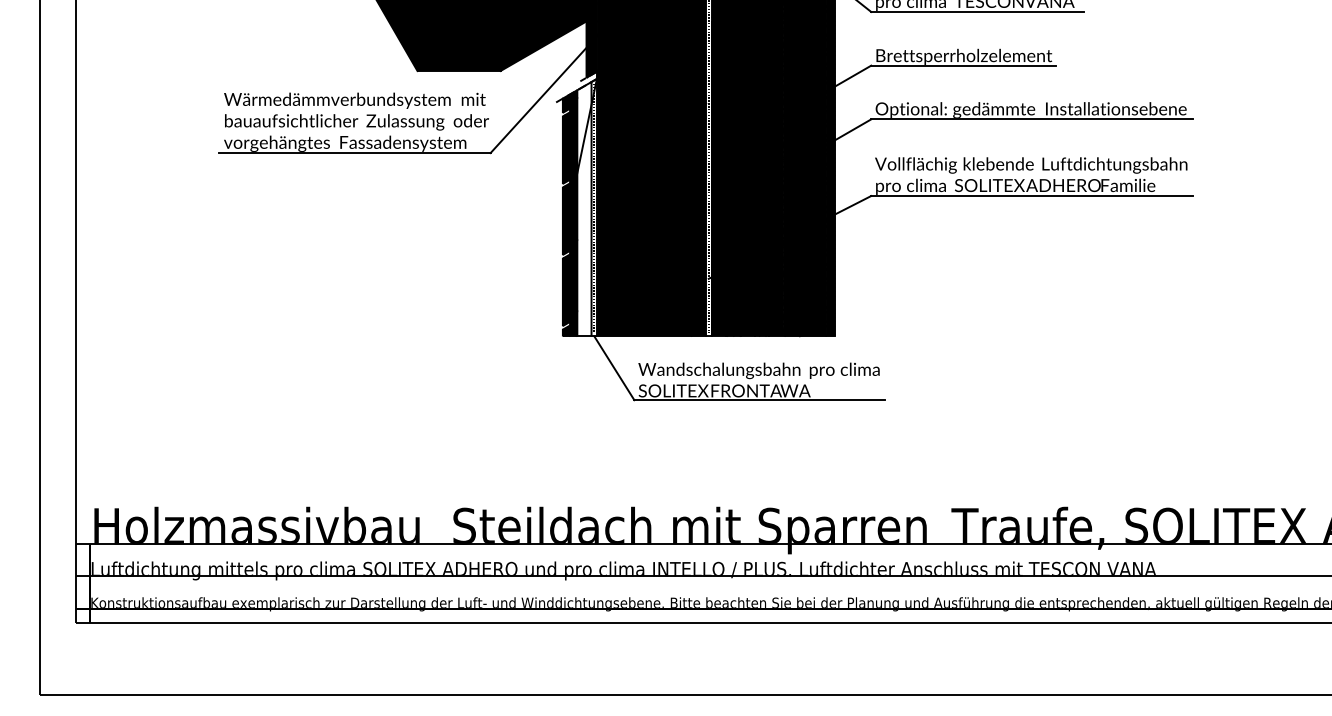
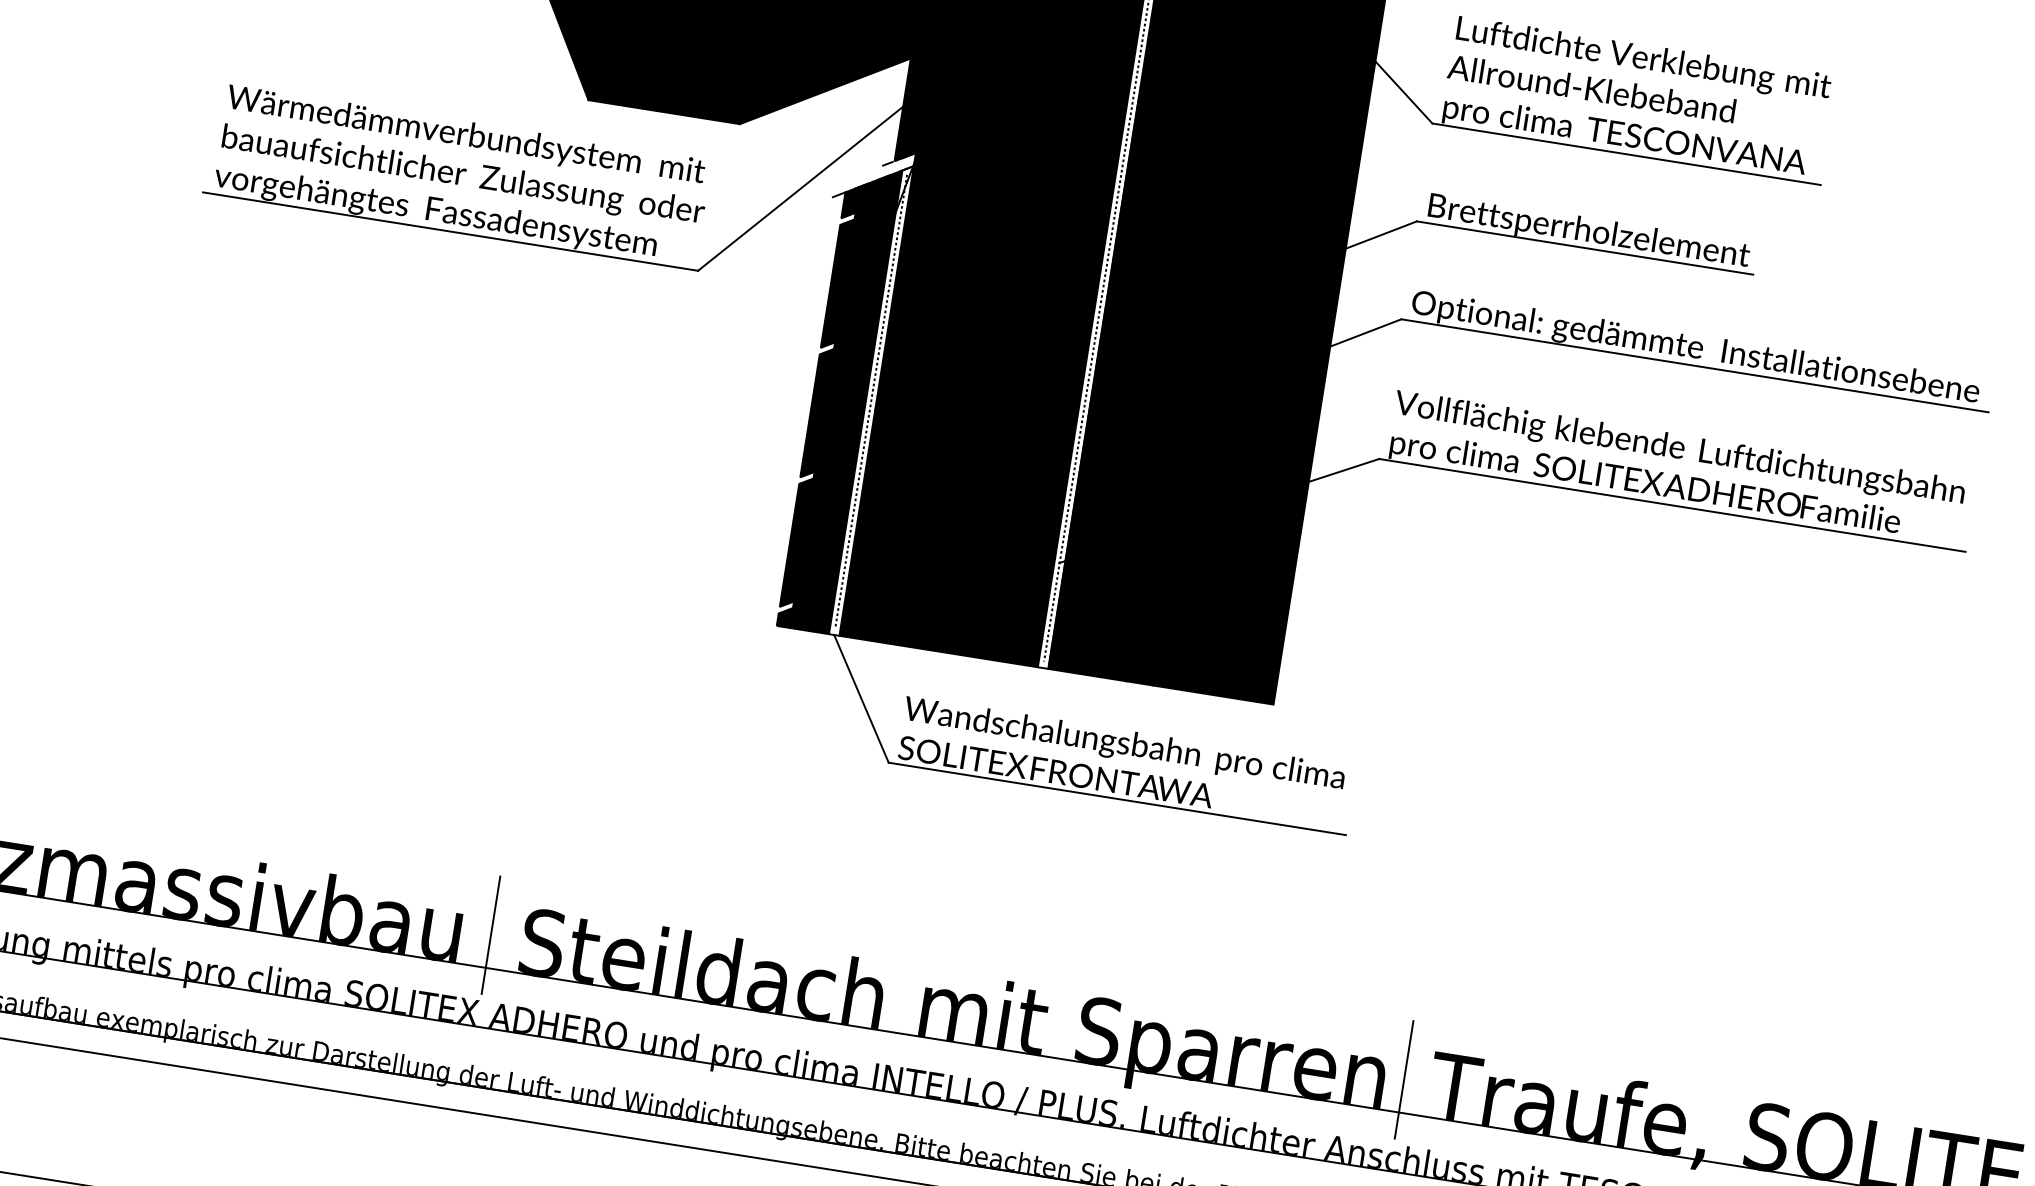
fill: (584, 209) -> (852, 400), added
line: (436, 526) -> (491, 935), added
line: (937, 526) -> (1404, 1080), added

